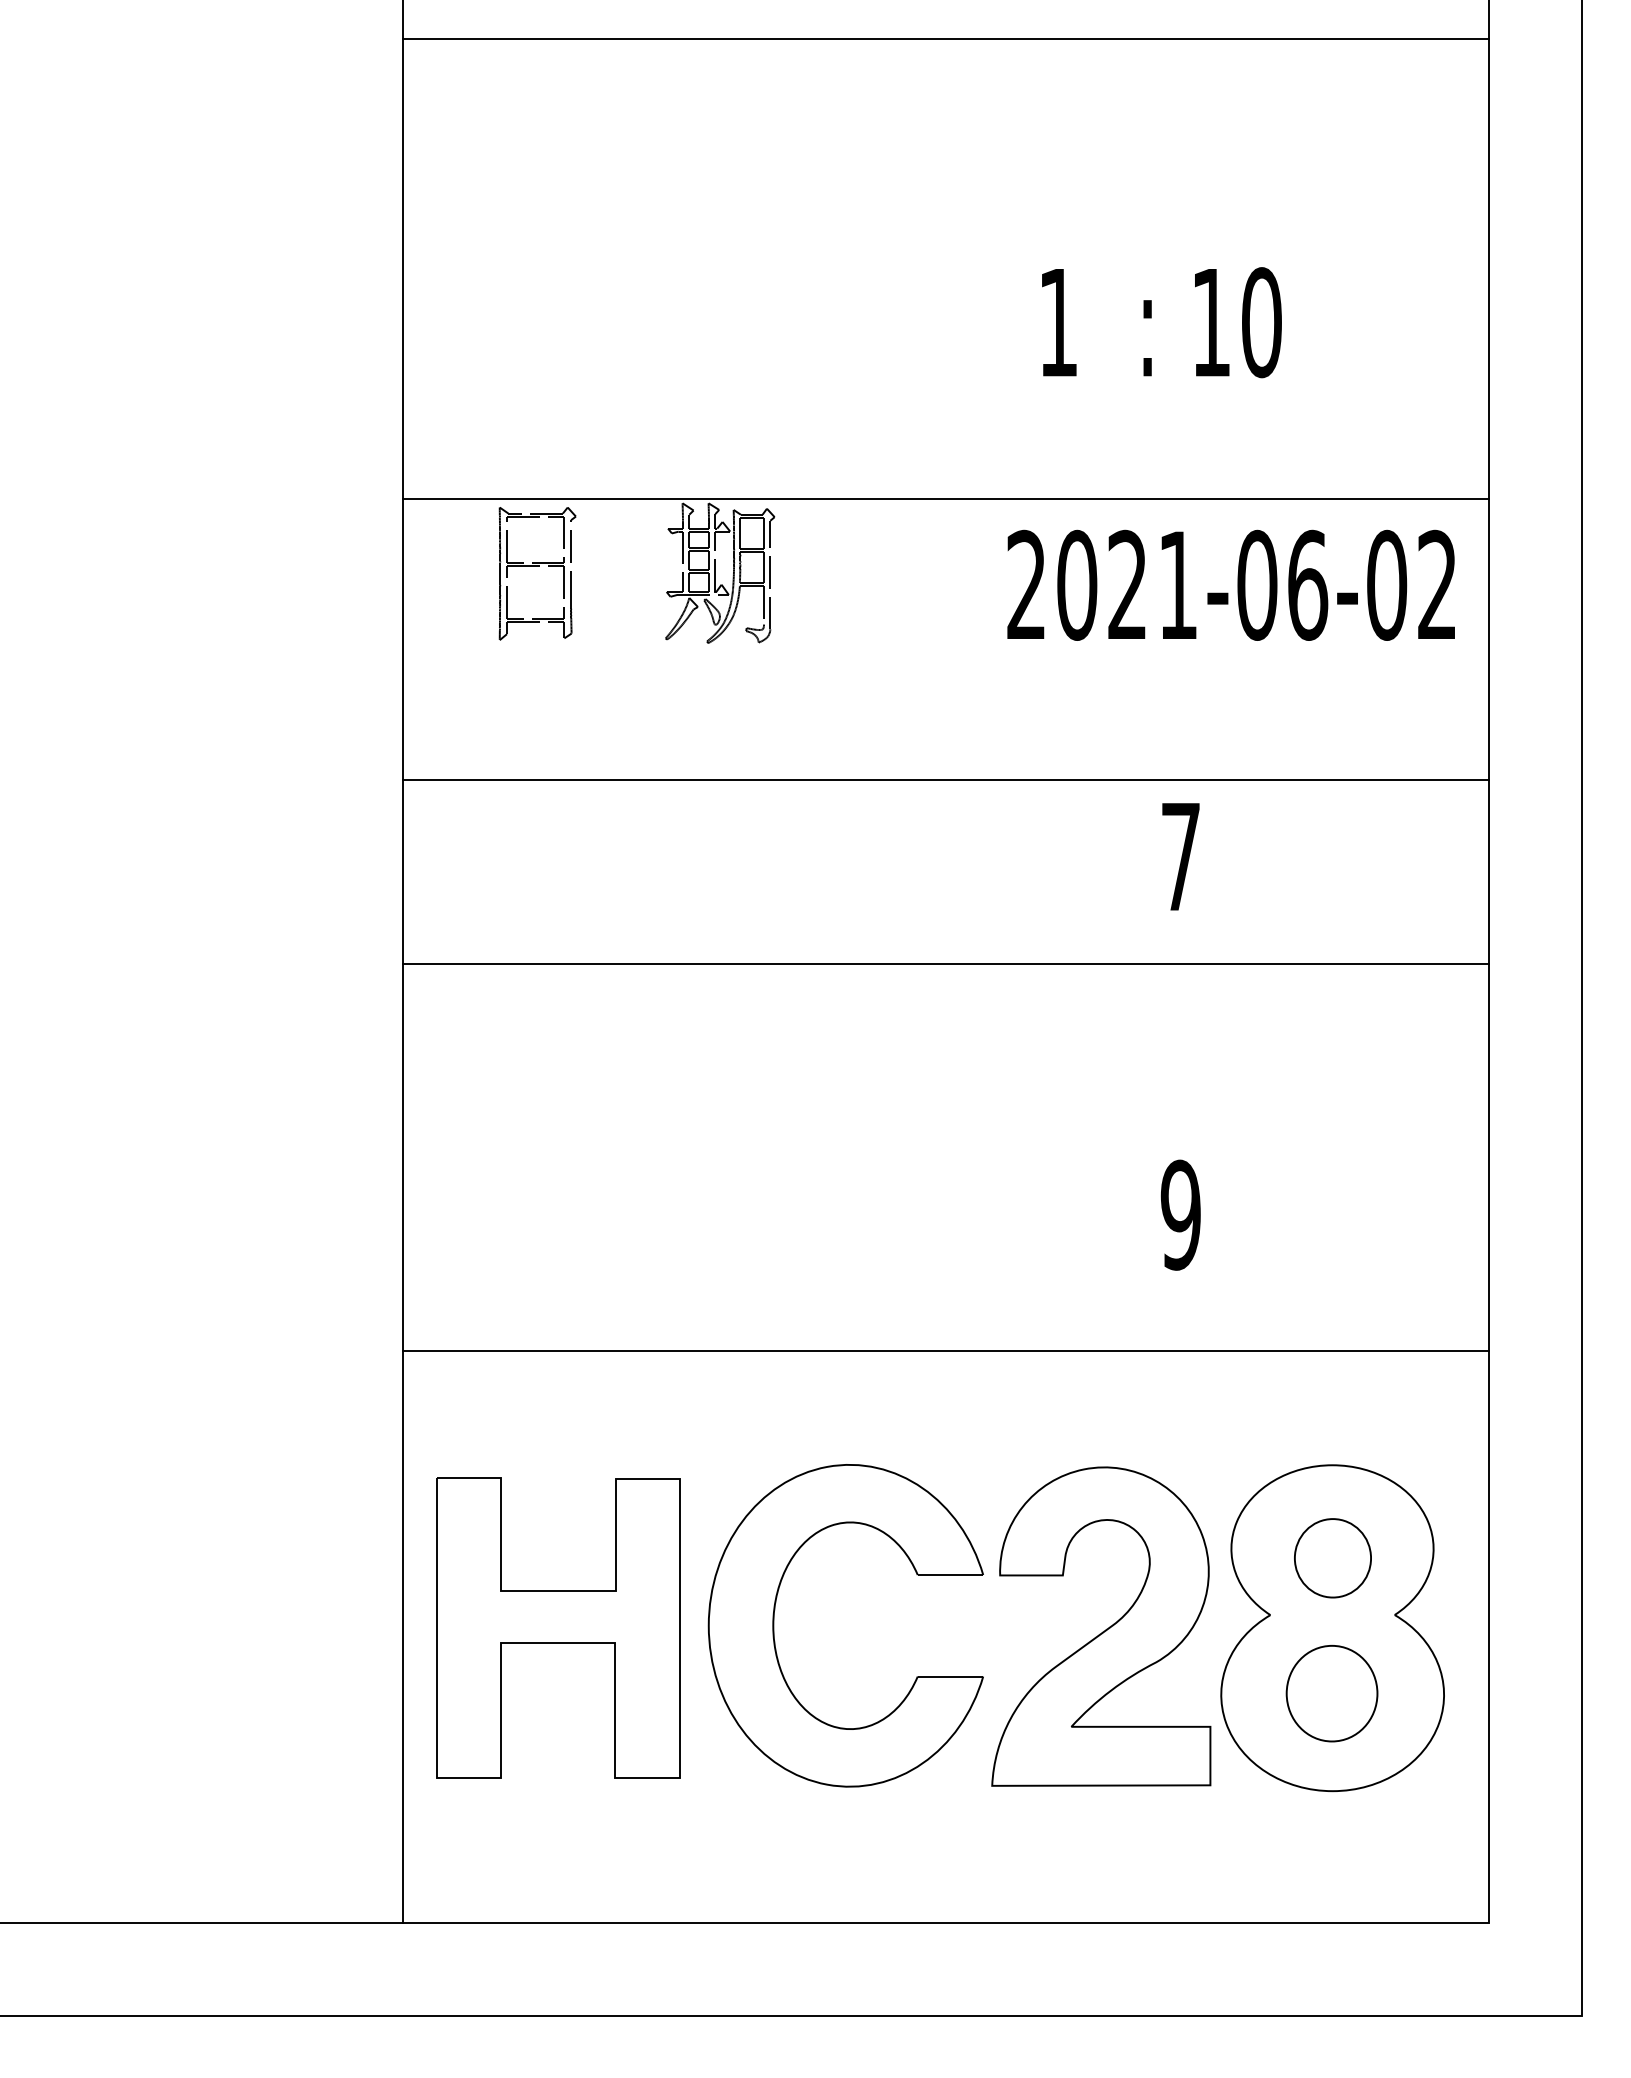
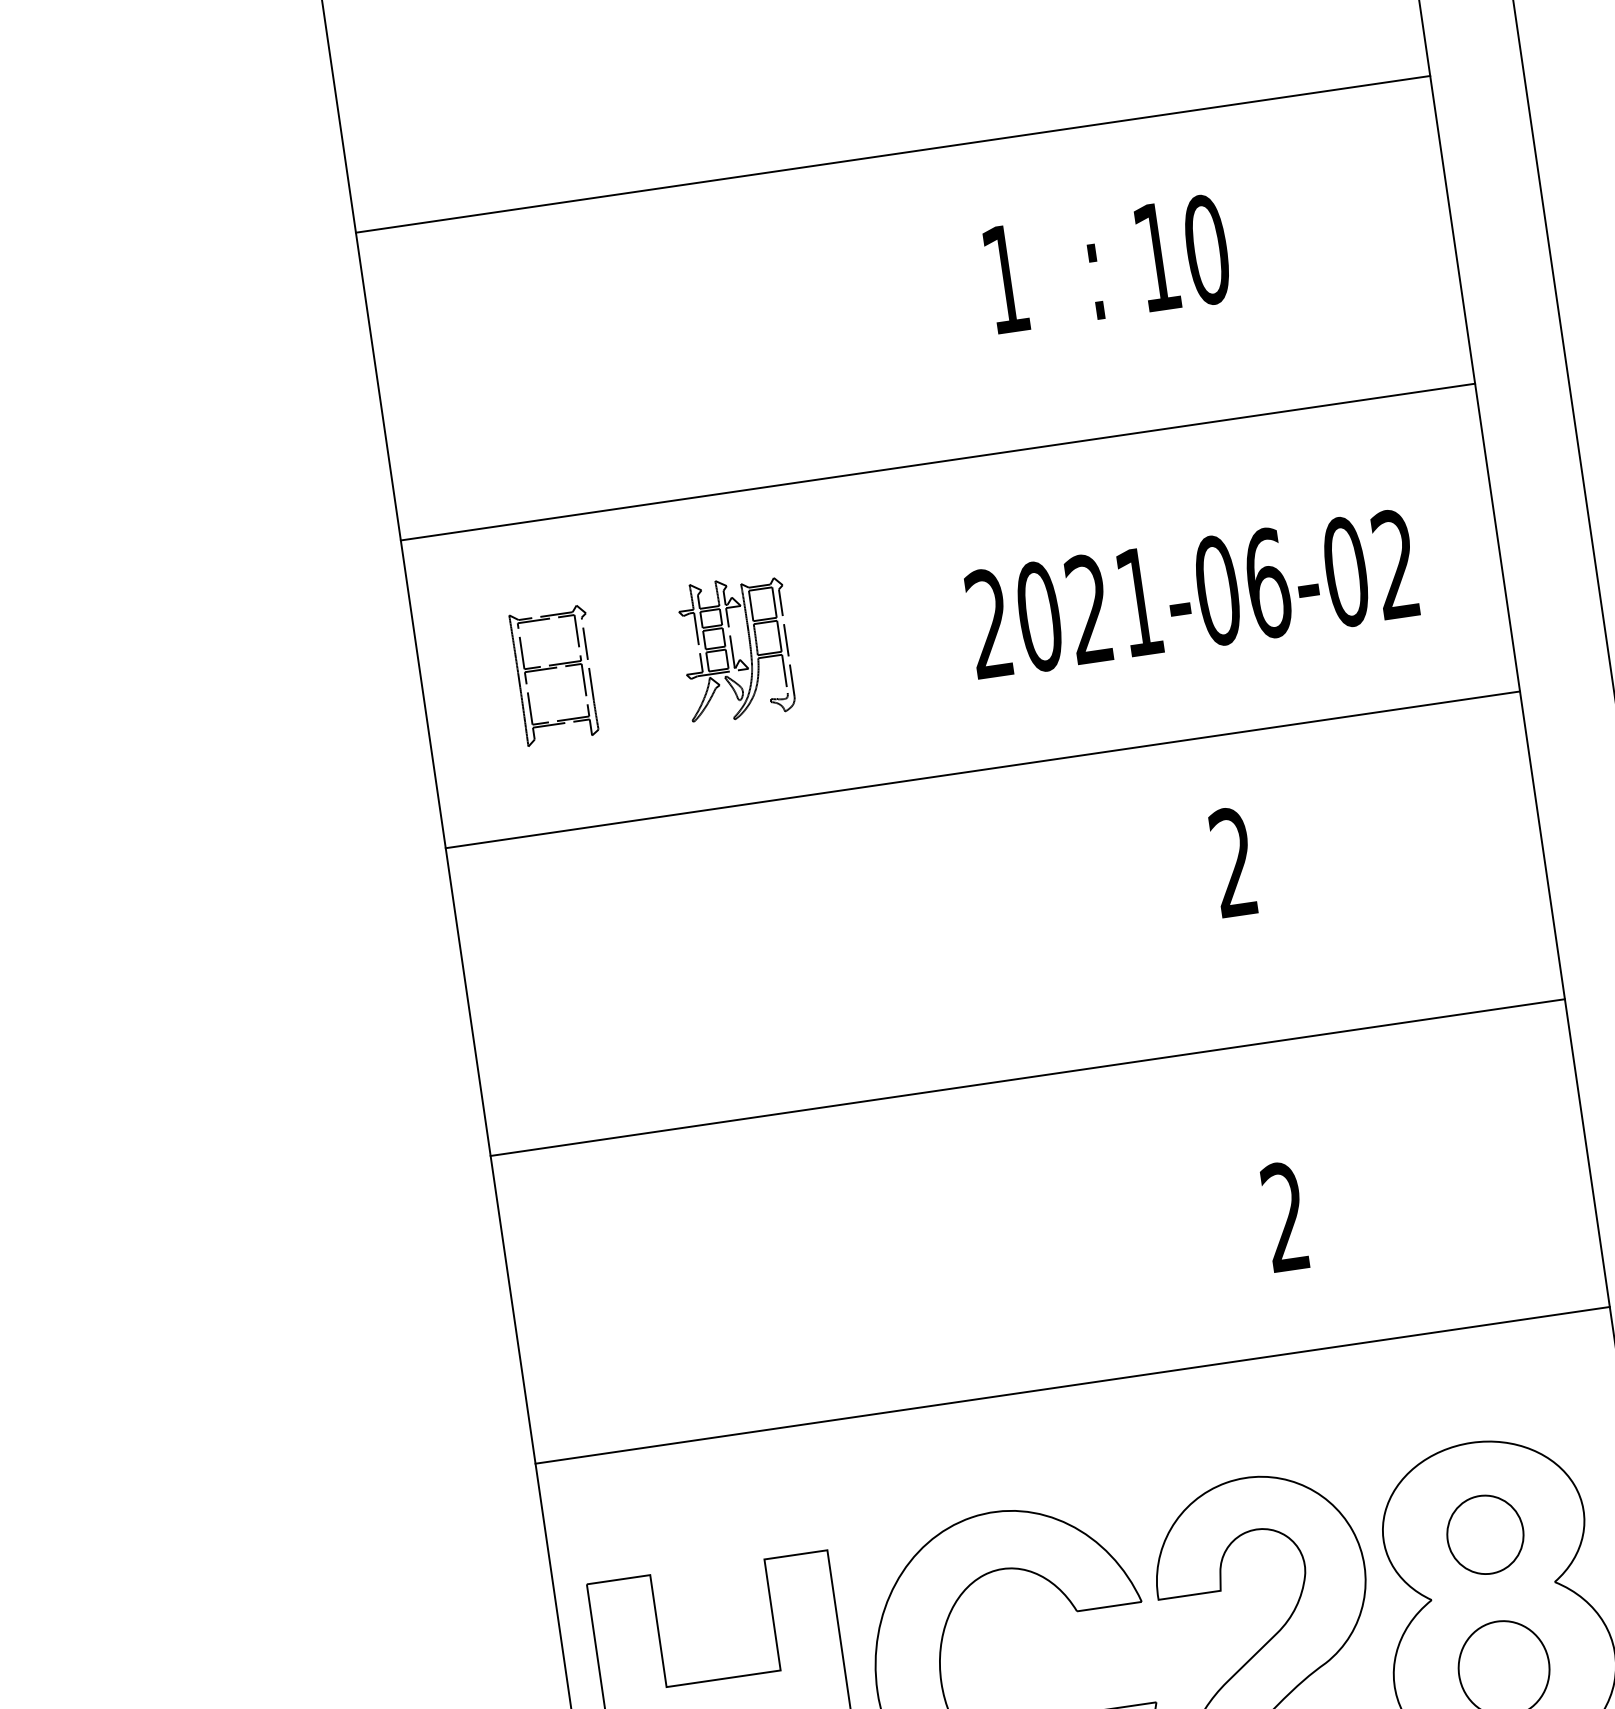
line: (945, 38) -> (892, 154), moved
text: (1161, 322) -> (1107, 264), moved
line: (945, 498) -> (937, 461), moved
text: (1230, 584) -> (1191, 593), moved
line: (945, 779) -> (982, 769), moved
text: (1180, 855) -> (1233, 861), 7 -> 2
line: (945, 963) -> (1027, 1077), moved
text: (1180, 1214) -> (1284, 1216), 9 -> 2

